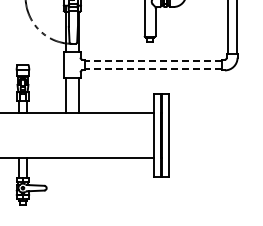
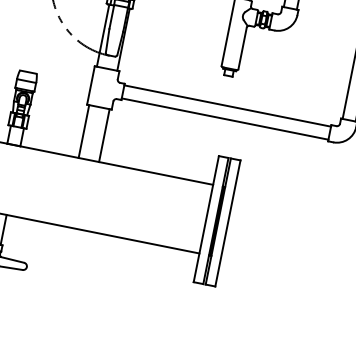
line: (153, 60) -> (227, 105), dashed -> solid
line: (153, 69) -> (225, 119), dashed -> solid

